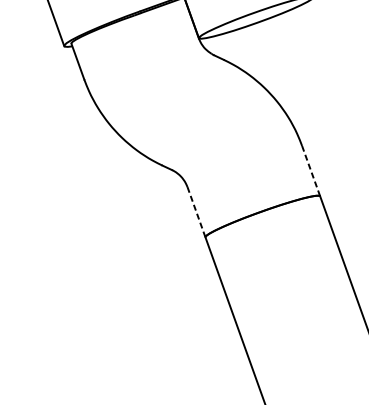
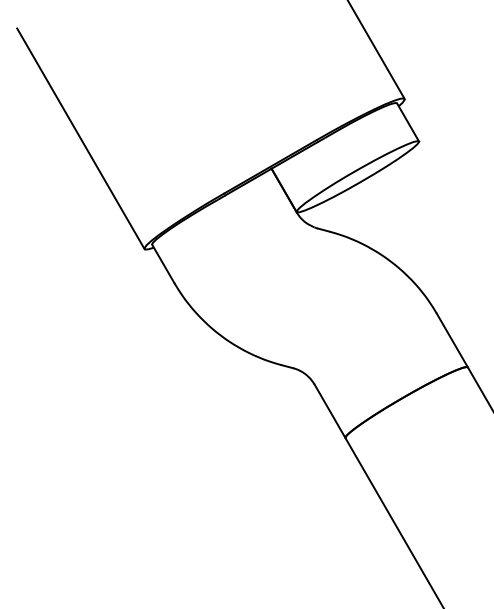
line: (311, 171) -> (452, 340), dashed -> solid
line: (196, 212) -> (329, 411), dashed -> solid

